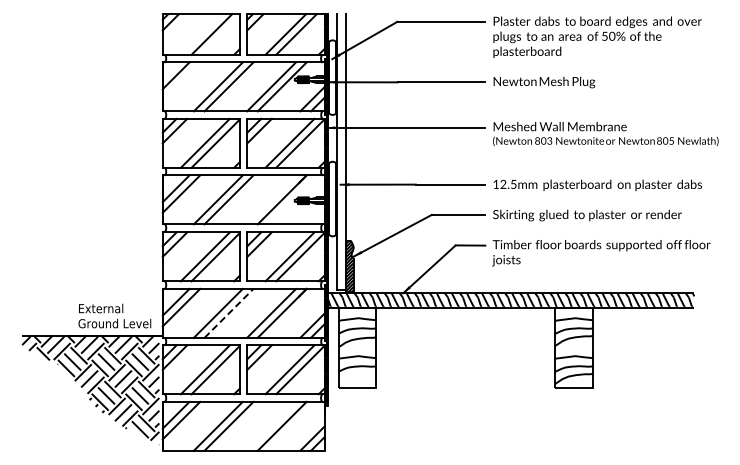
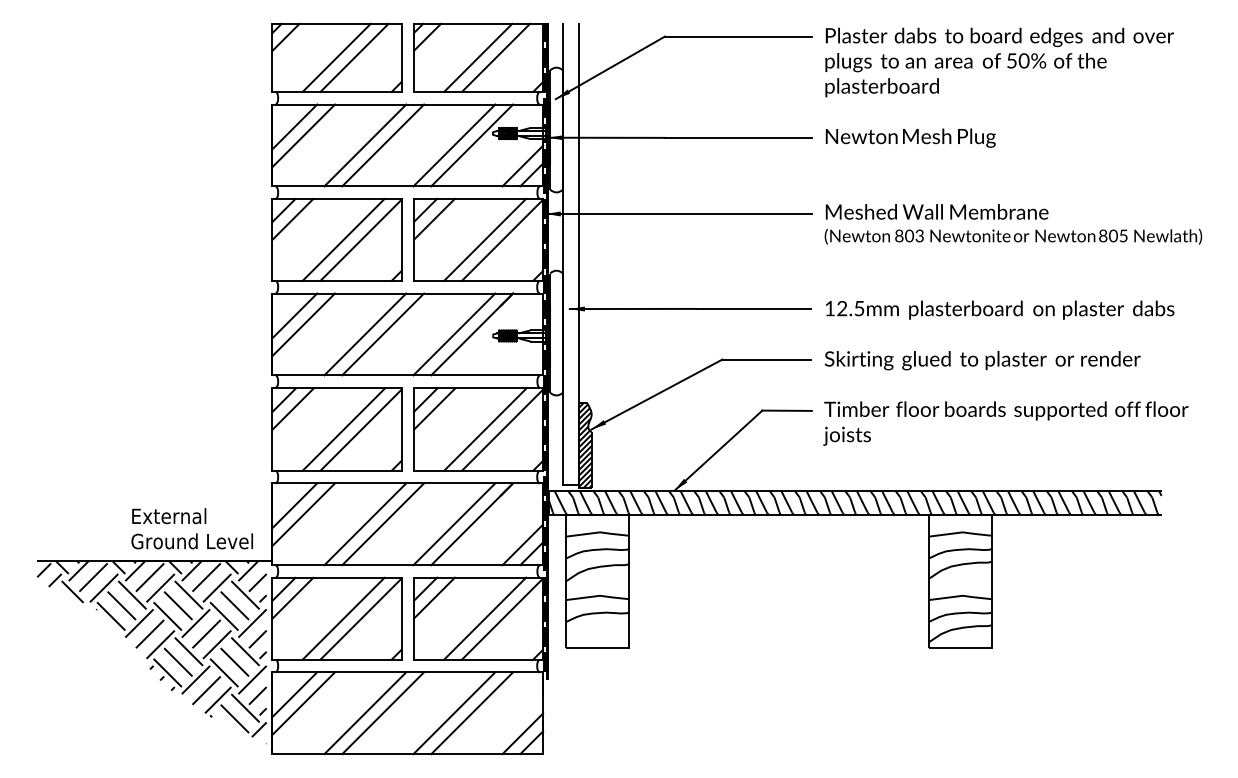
line: (200, 34) -> (335, 57), added
line: (181, 80) -> (303, 134), added
line: (271, 199) -> (454, 333), added
line: (228, 313) -> (382, 524), dashed -> solid
line: (271, 425) -> (454, 711), added

